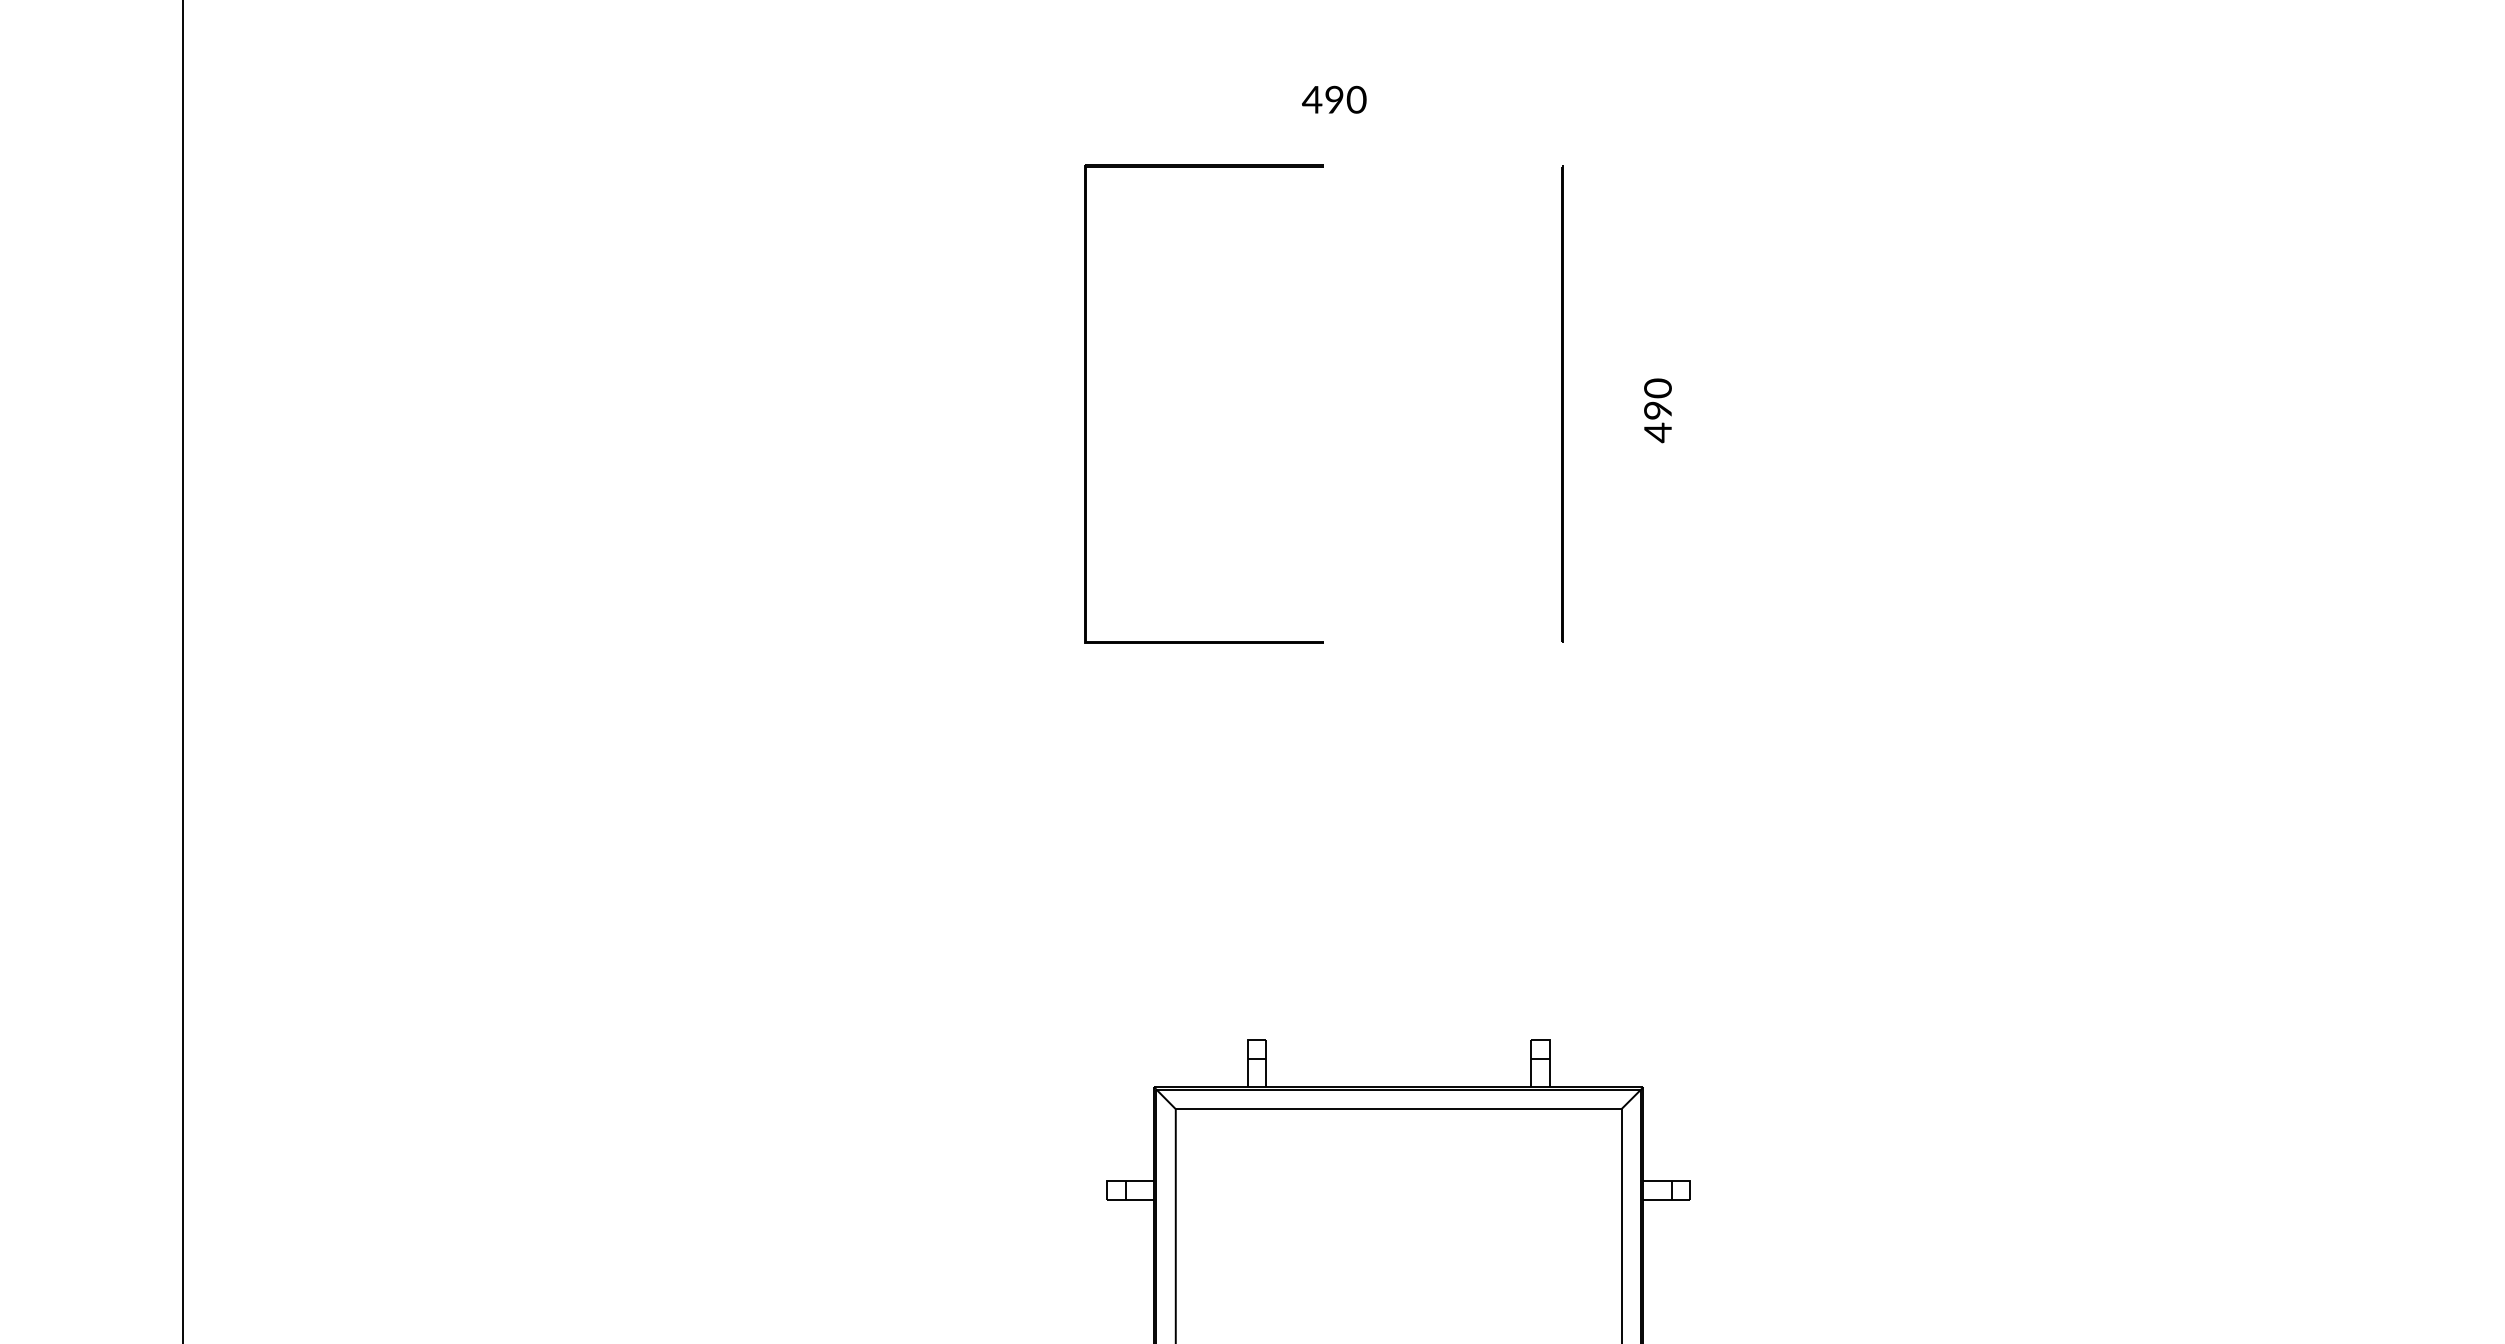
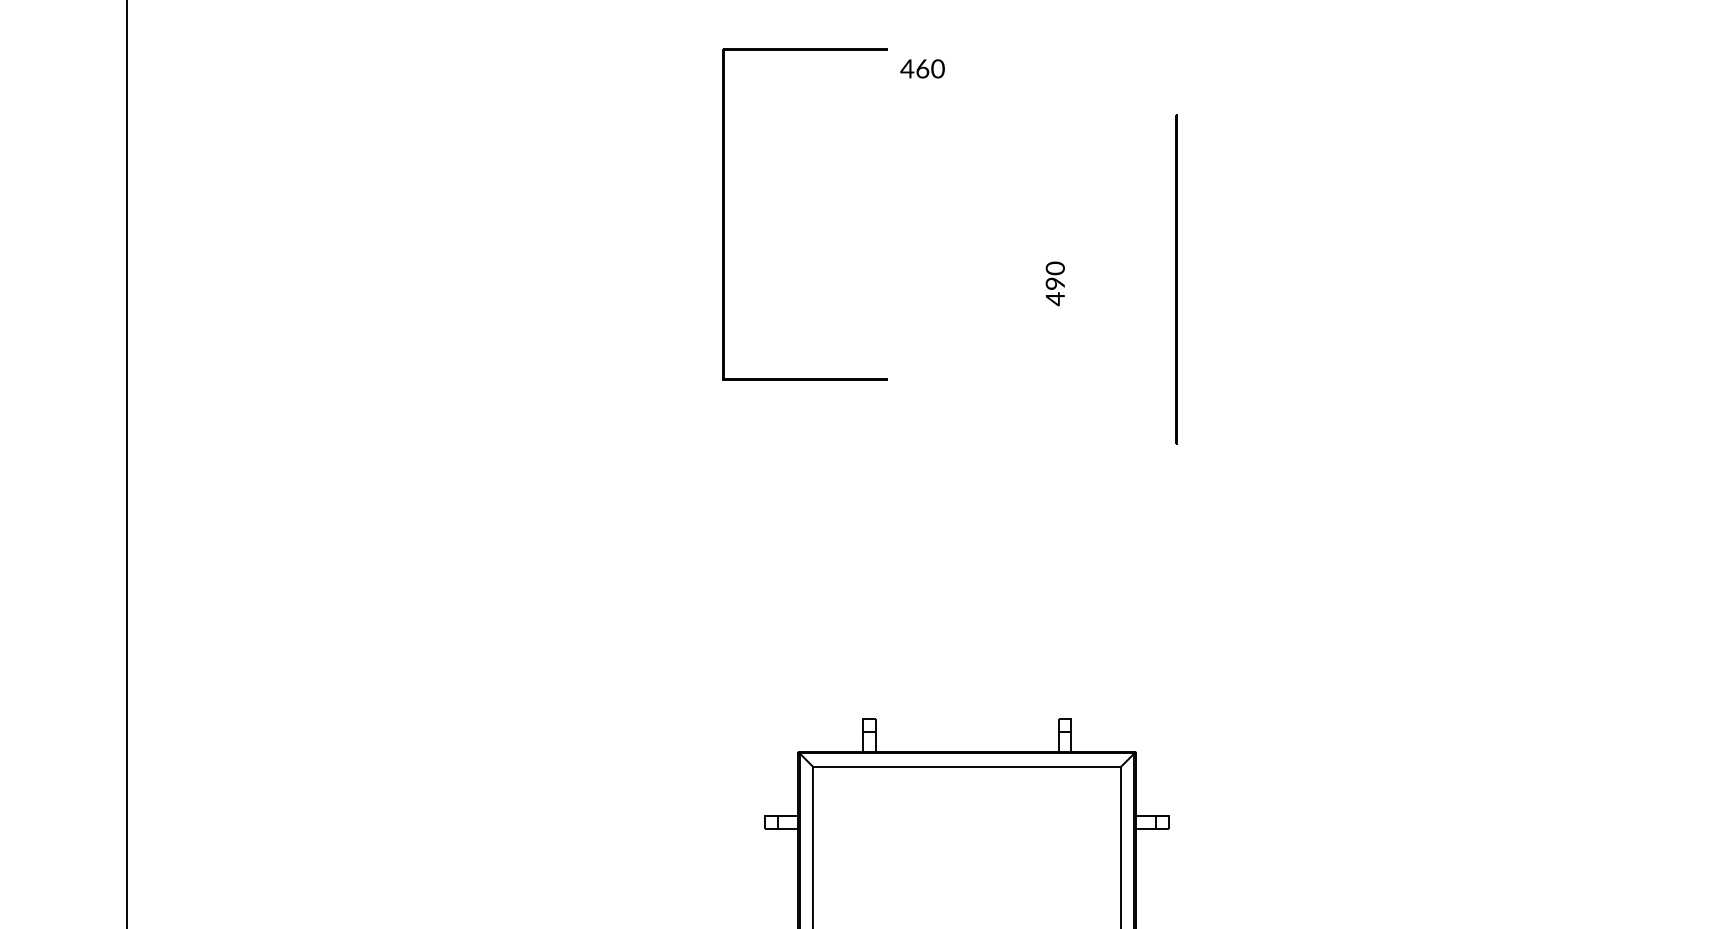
text: (1334, 99) -> (922, 68), 490 -> 460
part: (1086, 404) -> (724, 214), moved
line: (1562, 404) -> (1176, 279), moved
text: (1656, 410) -> (1054, 283), moved

